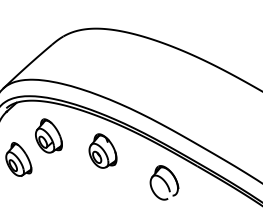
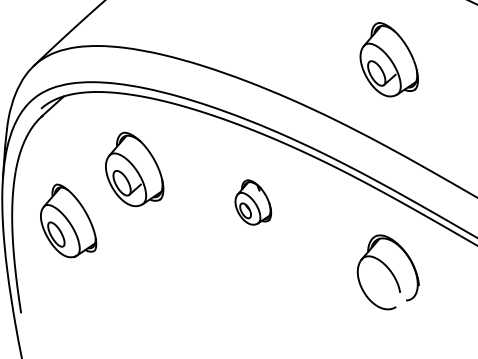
part: (164, 85) -> (388, 58), added
part: (102, 150) -> (252, 201), size x0.6

